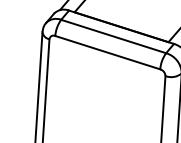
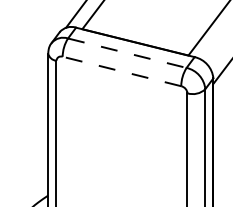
line: (113, 36) -> (127, 53), solid -> dashed
line: (107, 52) -> (121, 71), solid -> dashed

